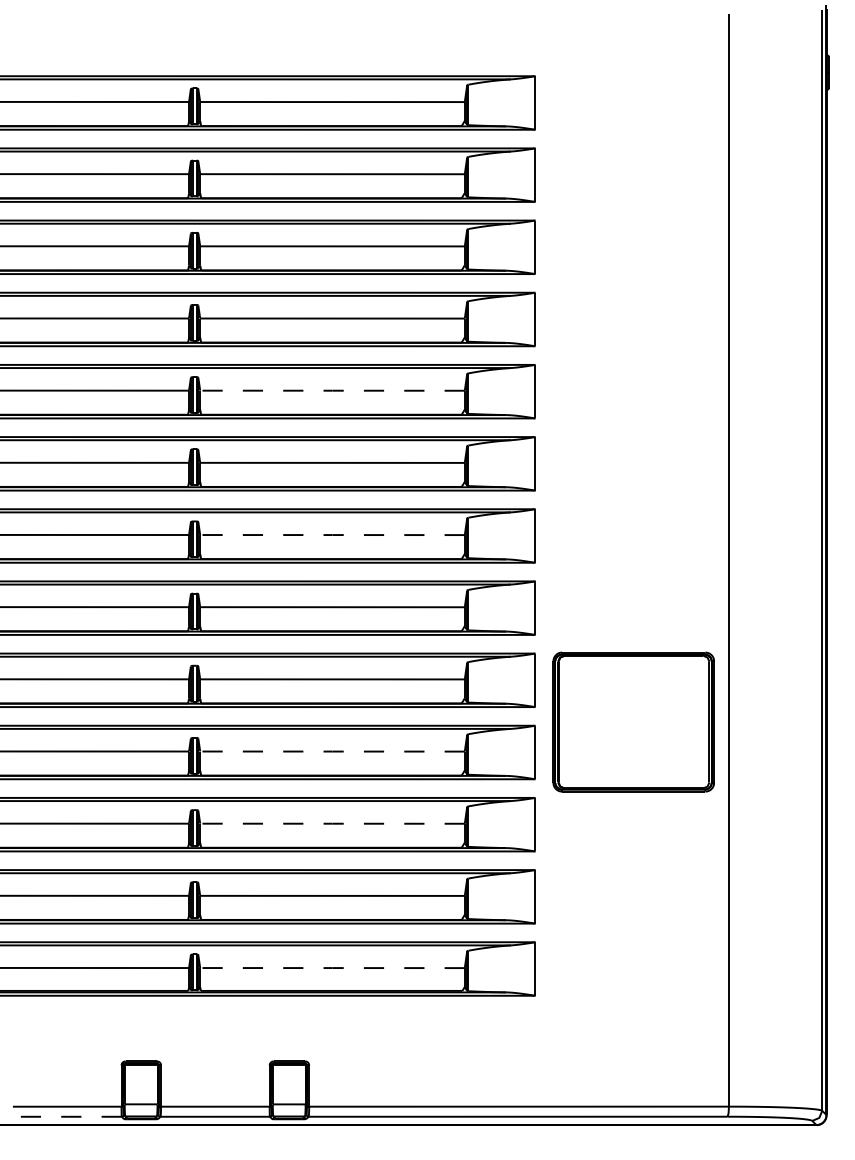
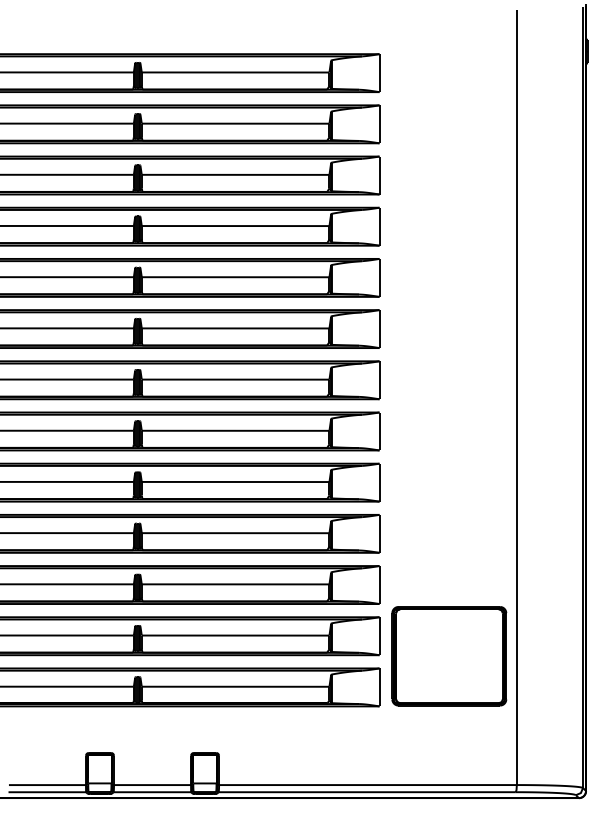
line: (332, 390) -> (235, 277), dashed -> solid
line: (332, 535) -> (235, 379), dashed -> solid
part: (633, 721) -> (449, 655), moved
line: (332, 751) -> (235, 533), dashed -> solid
line: (332, 823) -> (235, 584), dashed -> solid
line: (332, 968) -> (235, 687), dashed -> solid
line: (67, 1116) -> (47, 792), dashed -> solid

